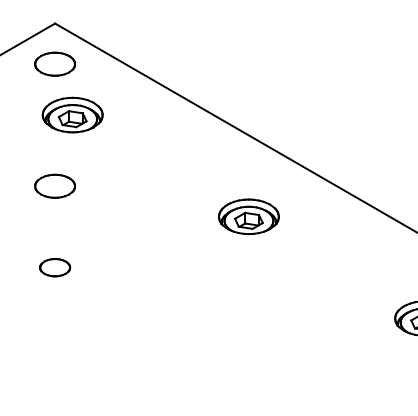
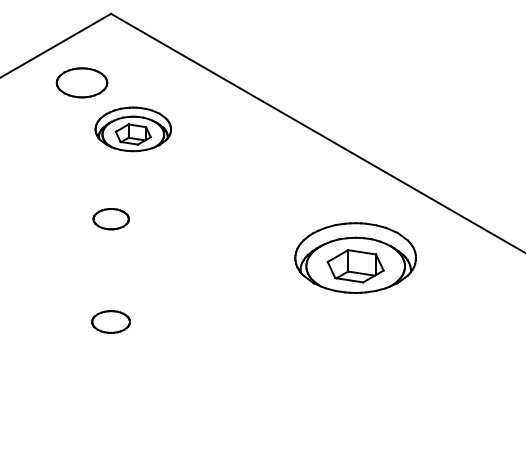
part: (55, 63) -> (82, 81), moved
part: (55, 185) -> (111, 218), size x0.7
part: (248, 216) -> (355, 257), size x1.6

